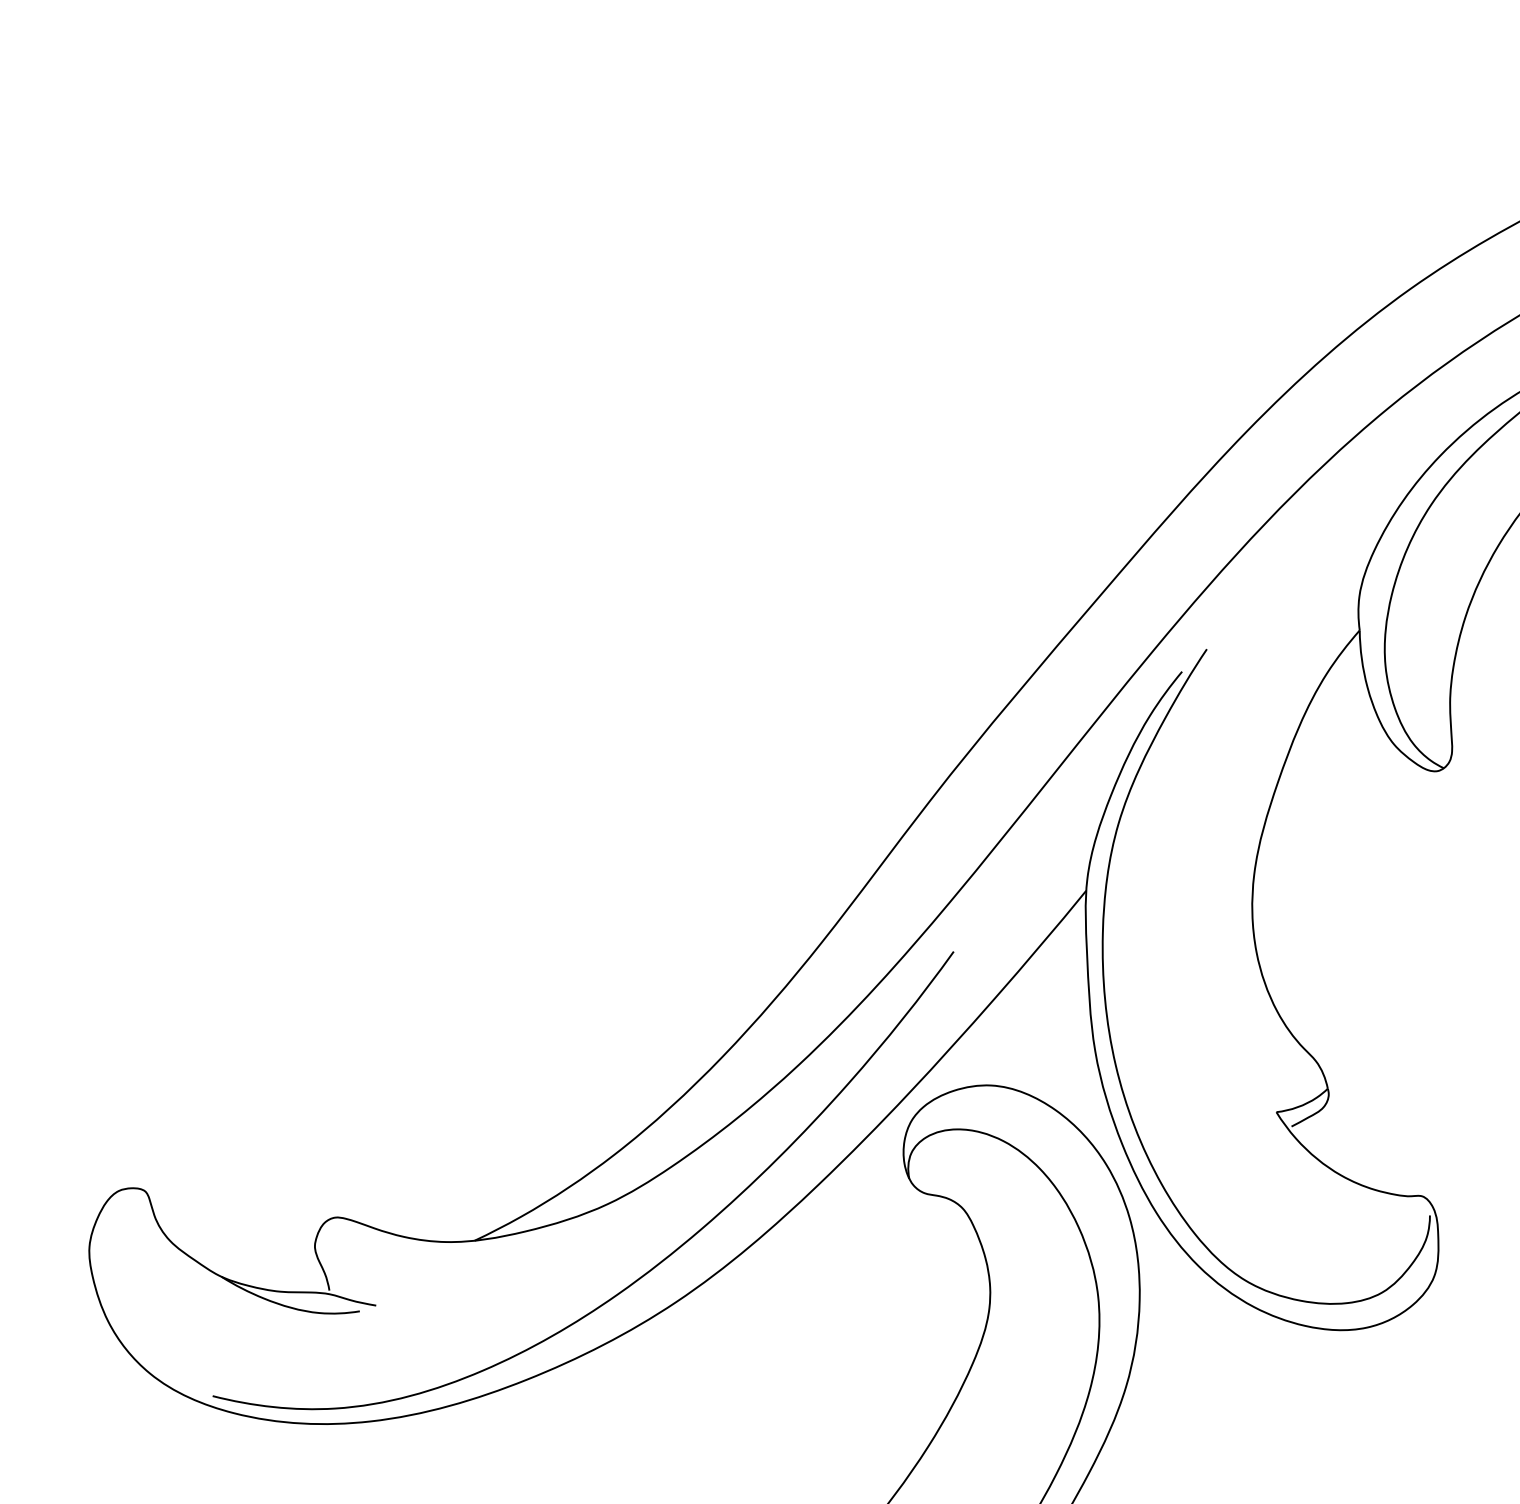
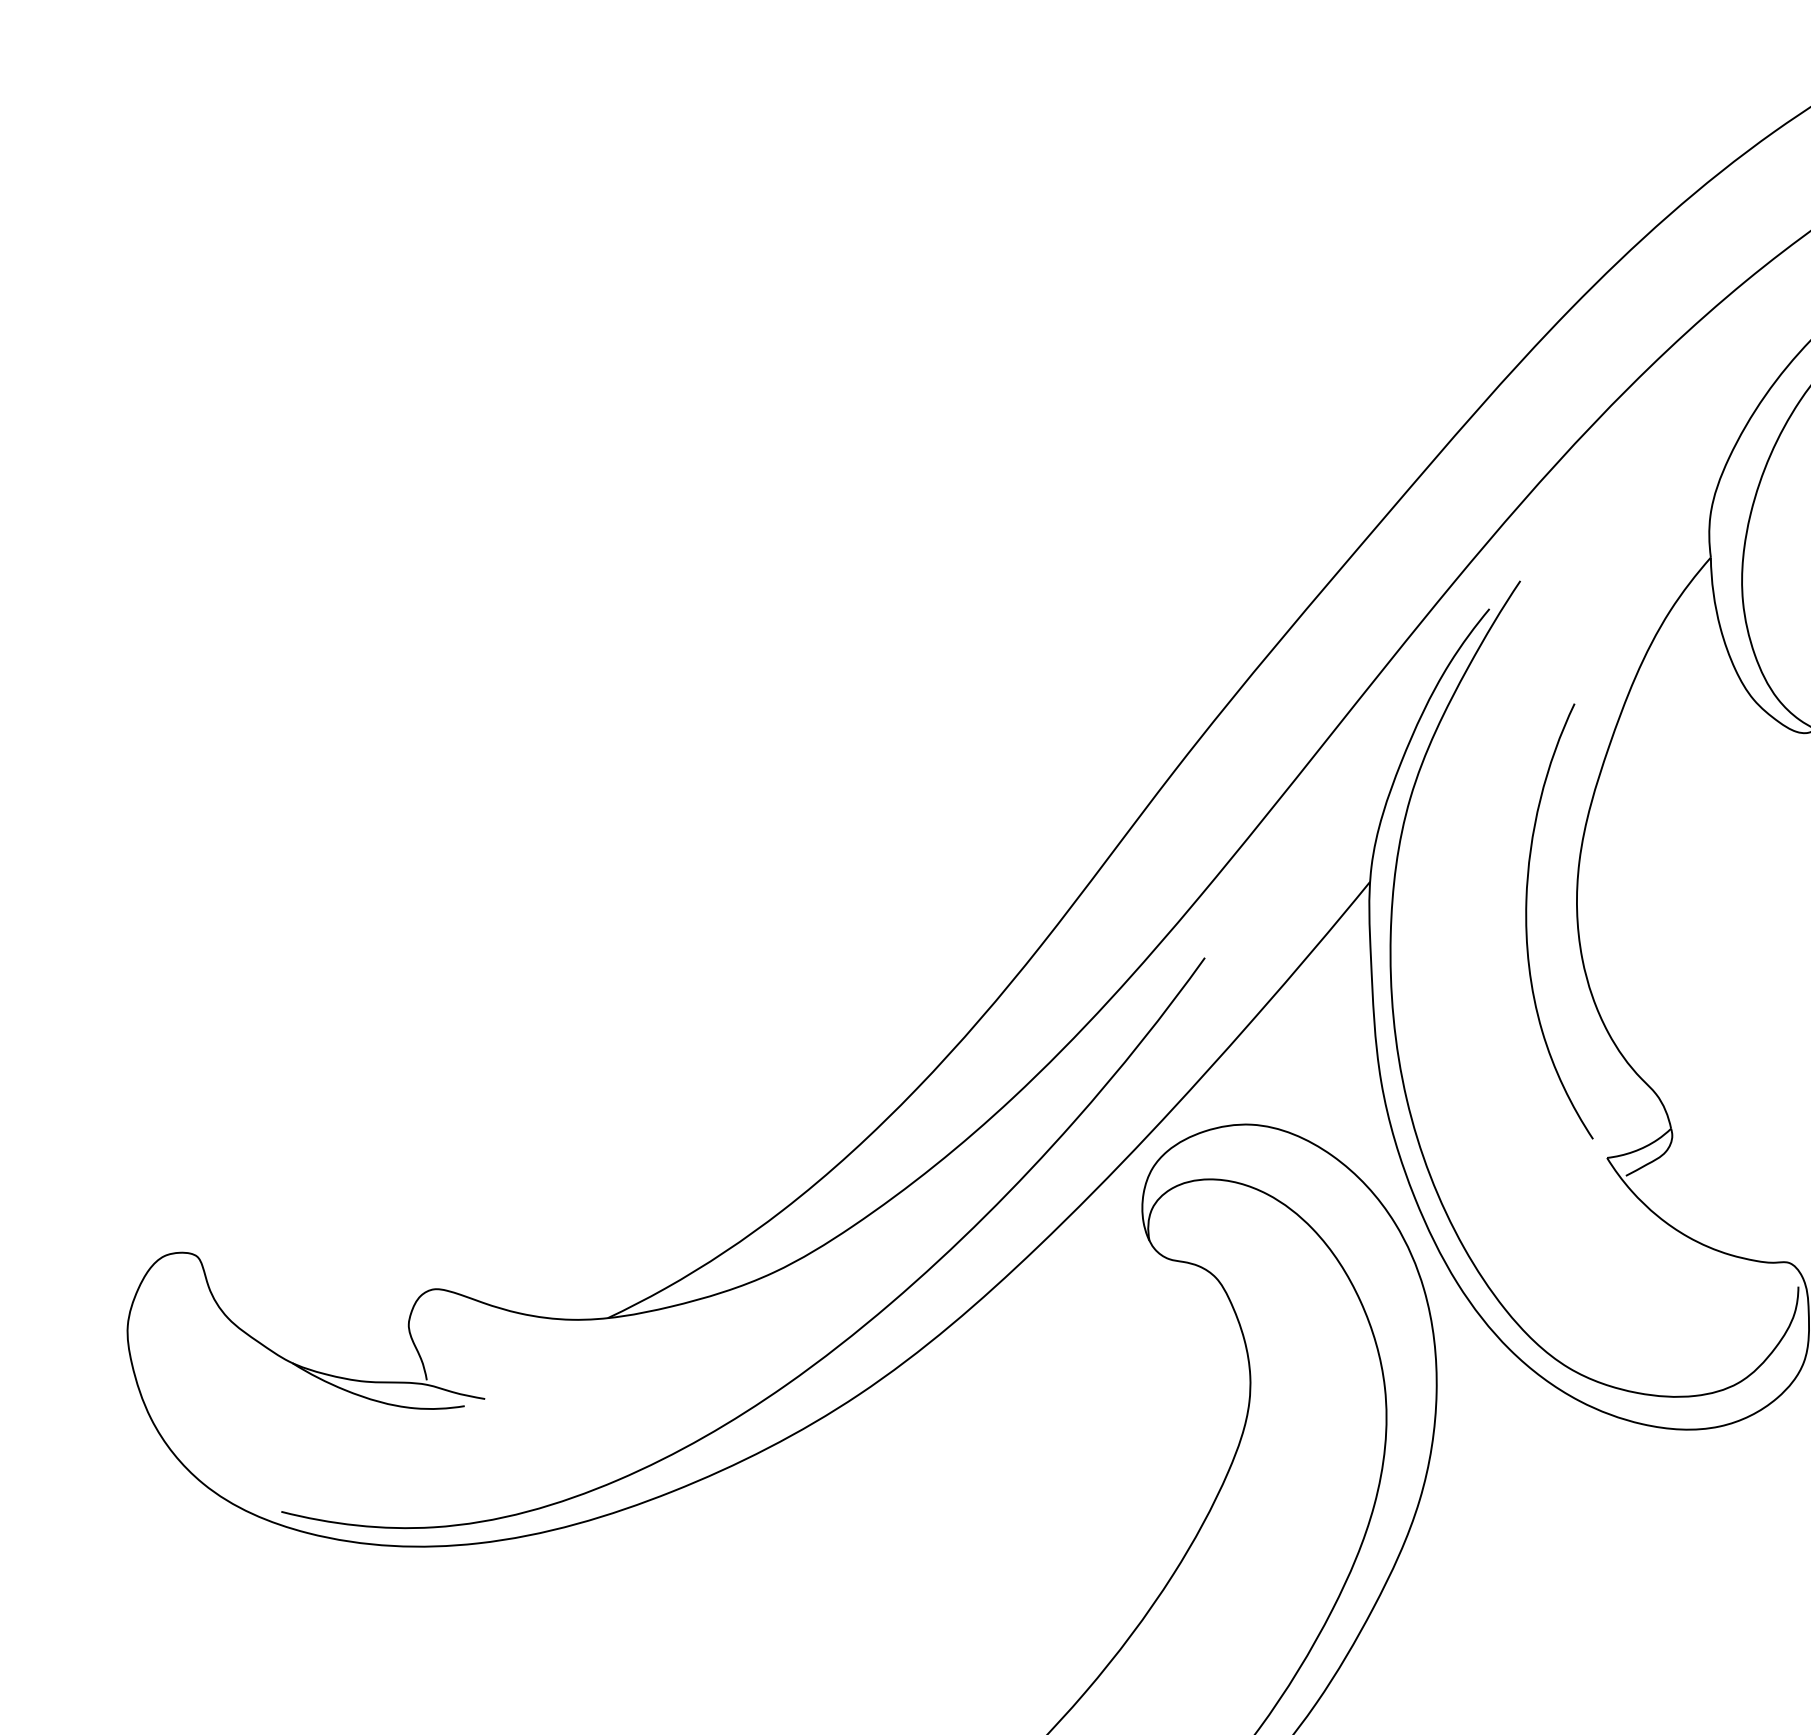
curve: (1212, 922) -> (1527, 921), added

